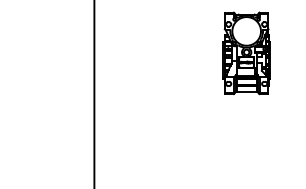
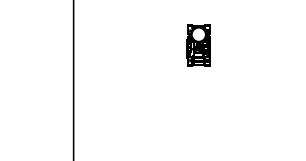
part: (246, 53) -> (198, 45), size x0.6

